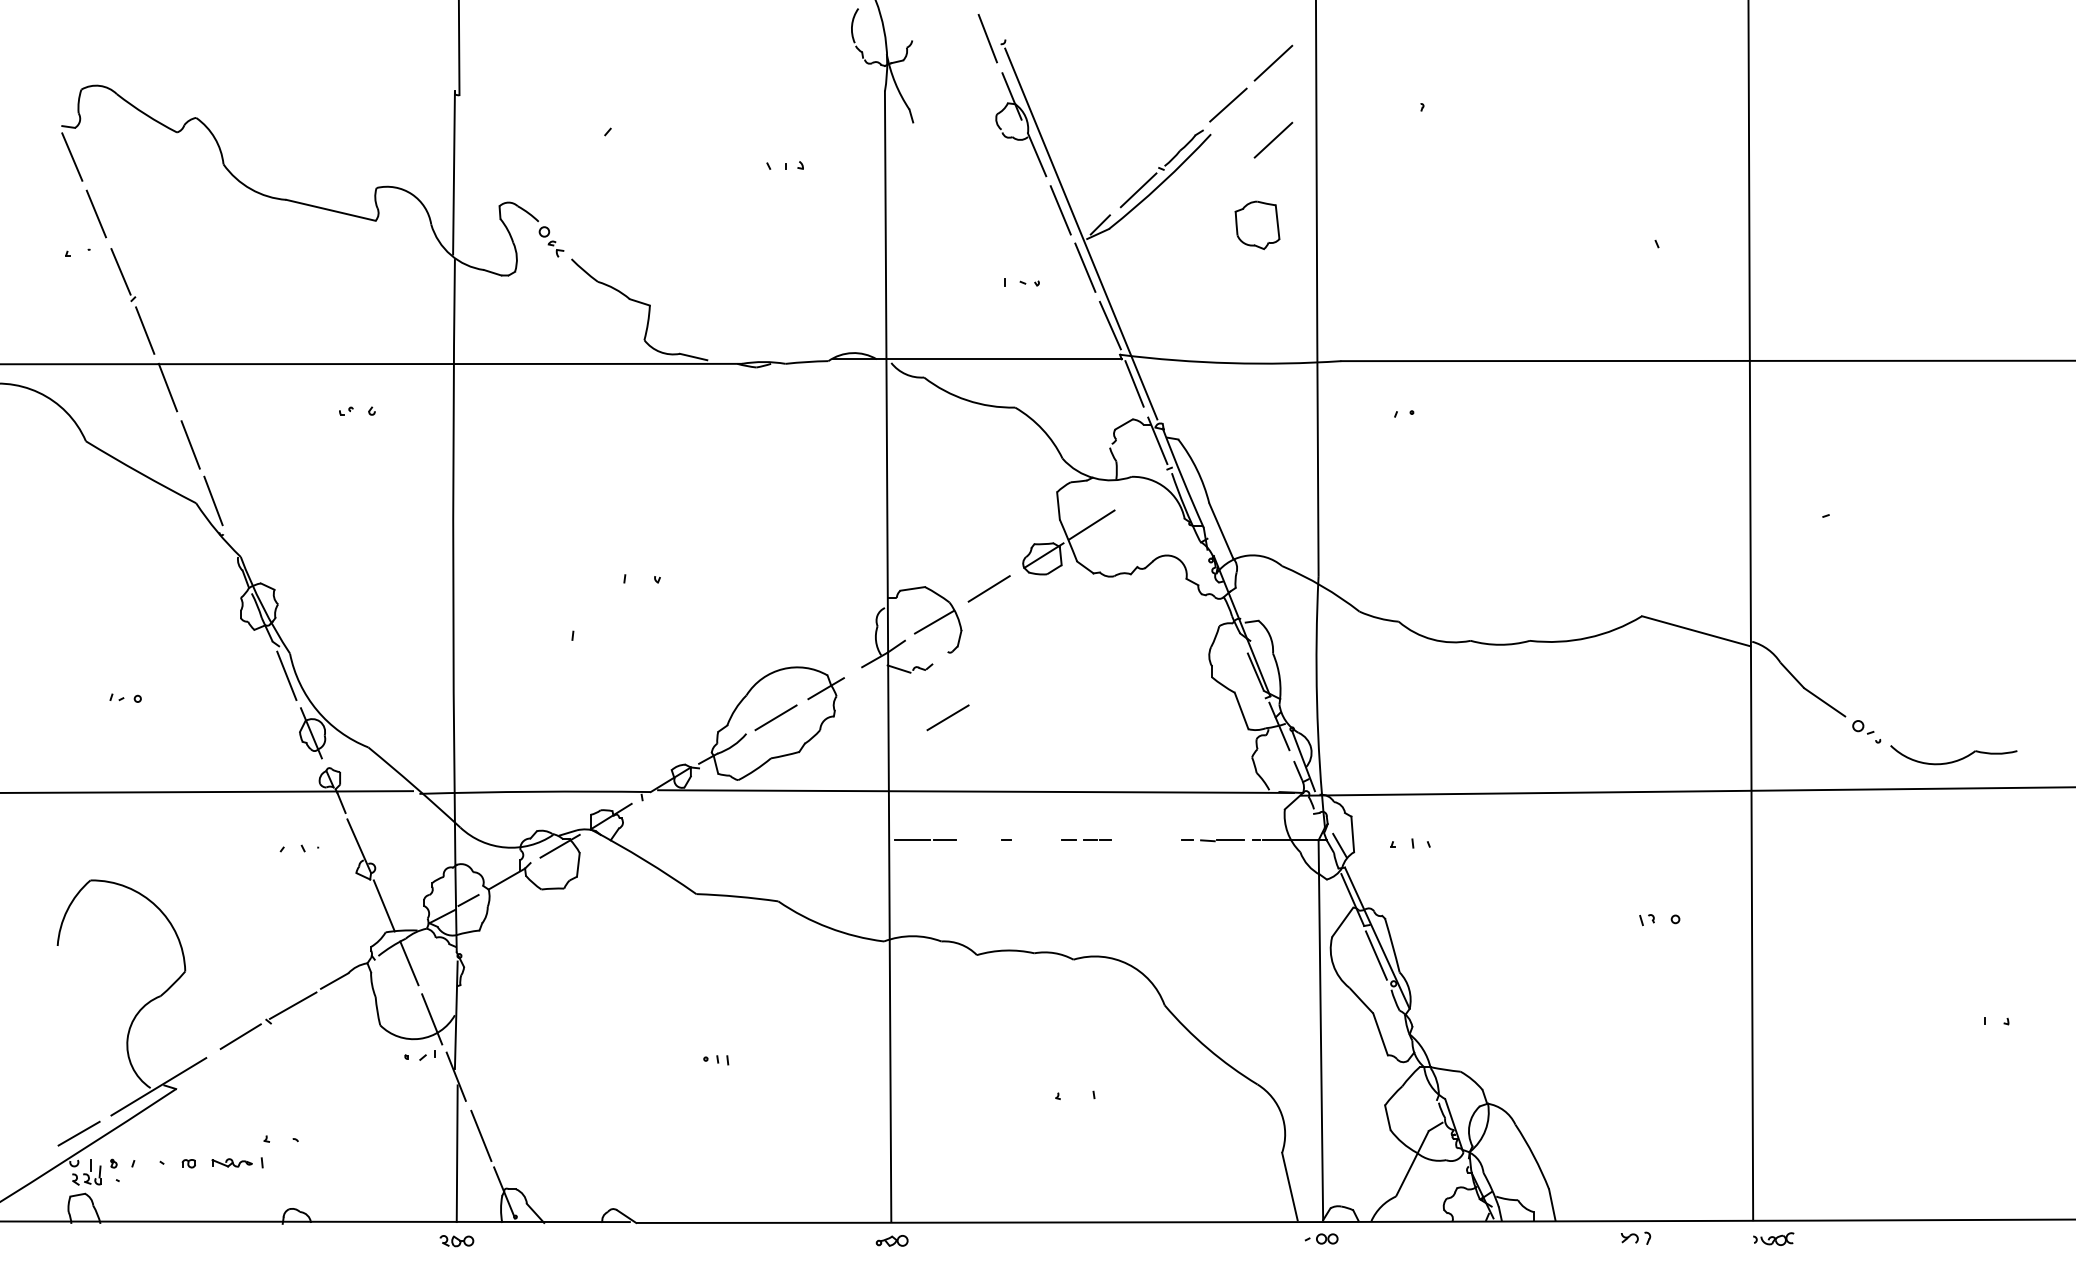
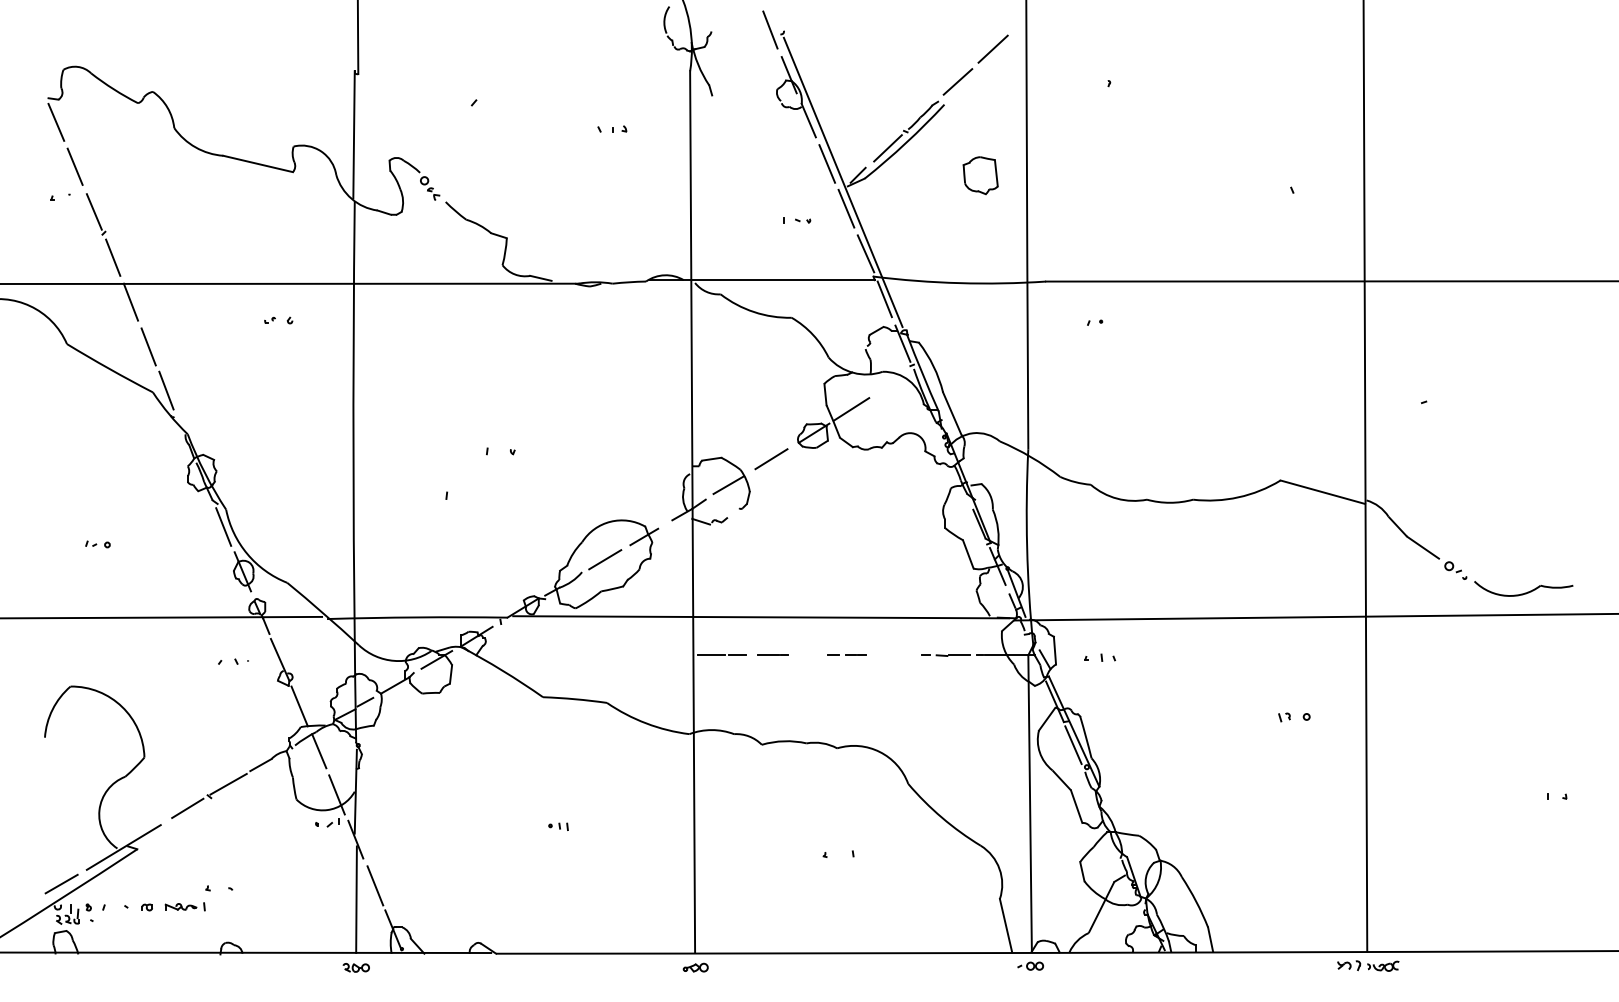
line: (1273, 139) -> (993, 108), removed
line: (947, 717) -> (738, 559), removed
line: (984, 840) -> (767, 655), added
part: (1635, 1237) -> (1348, 965), moved

